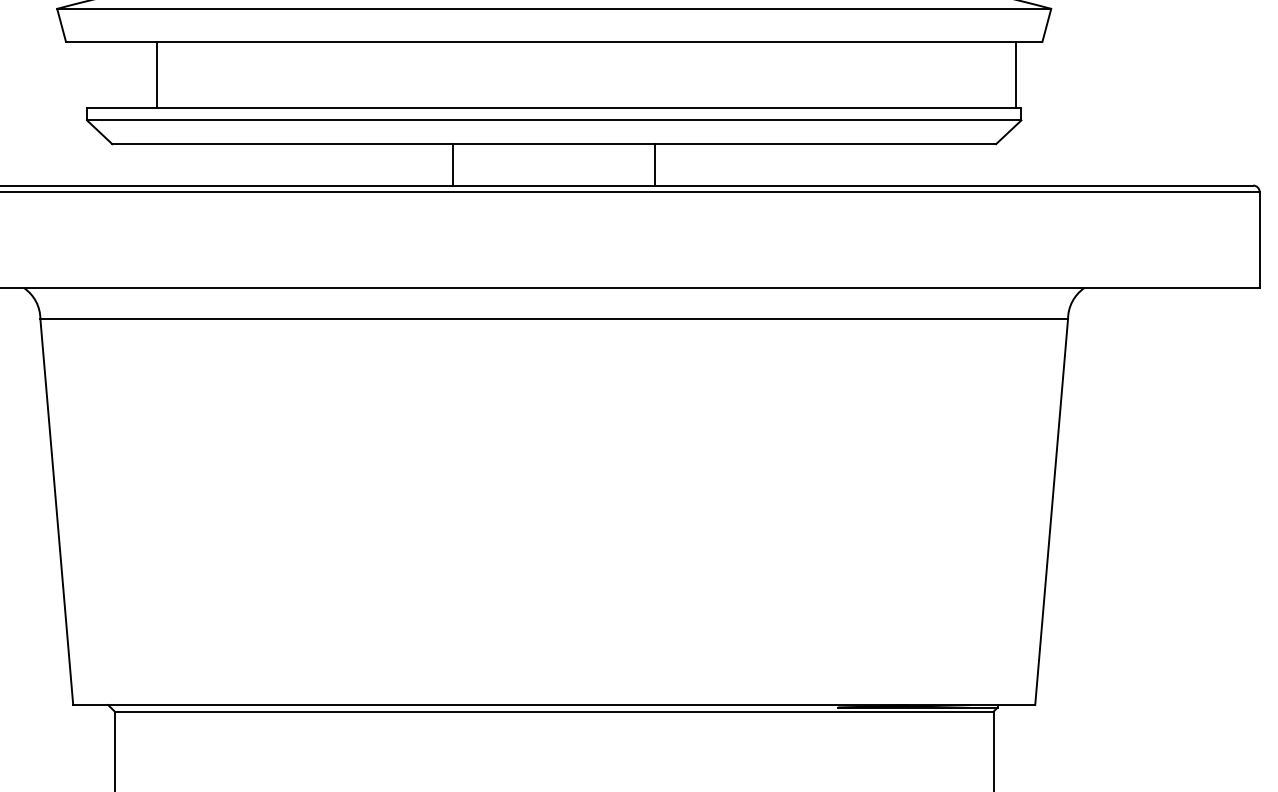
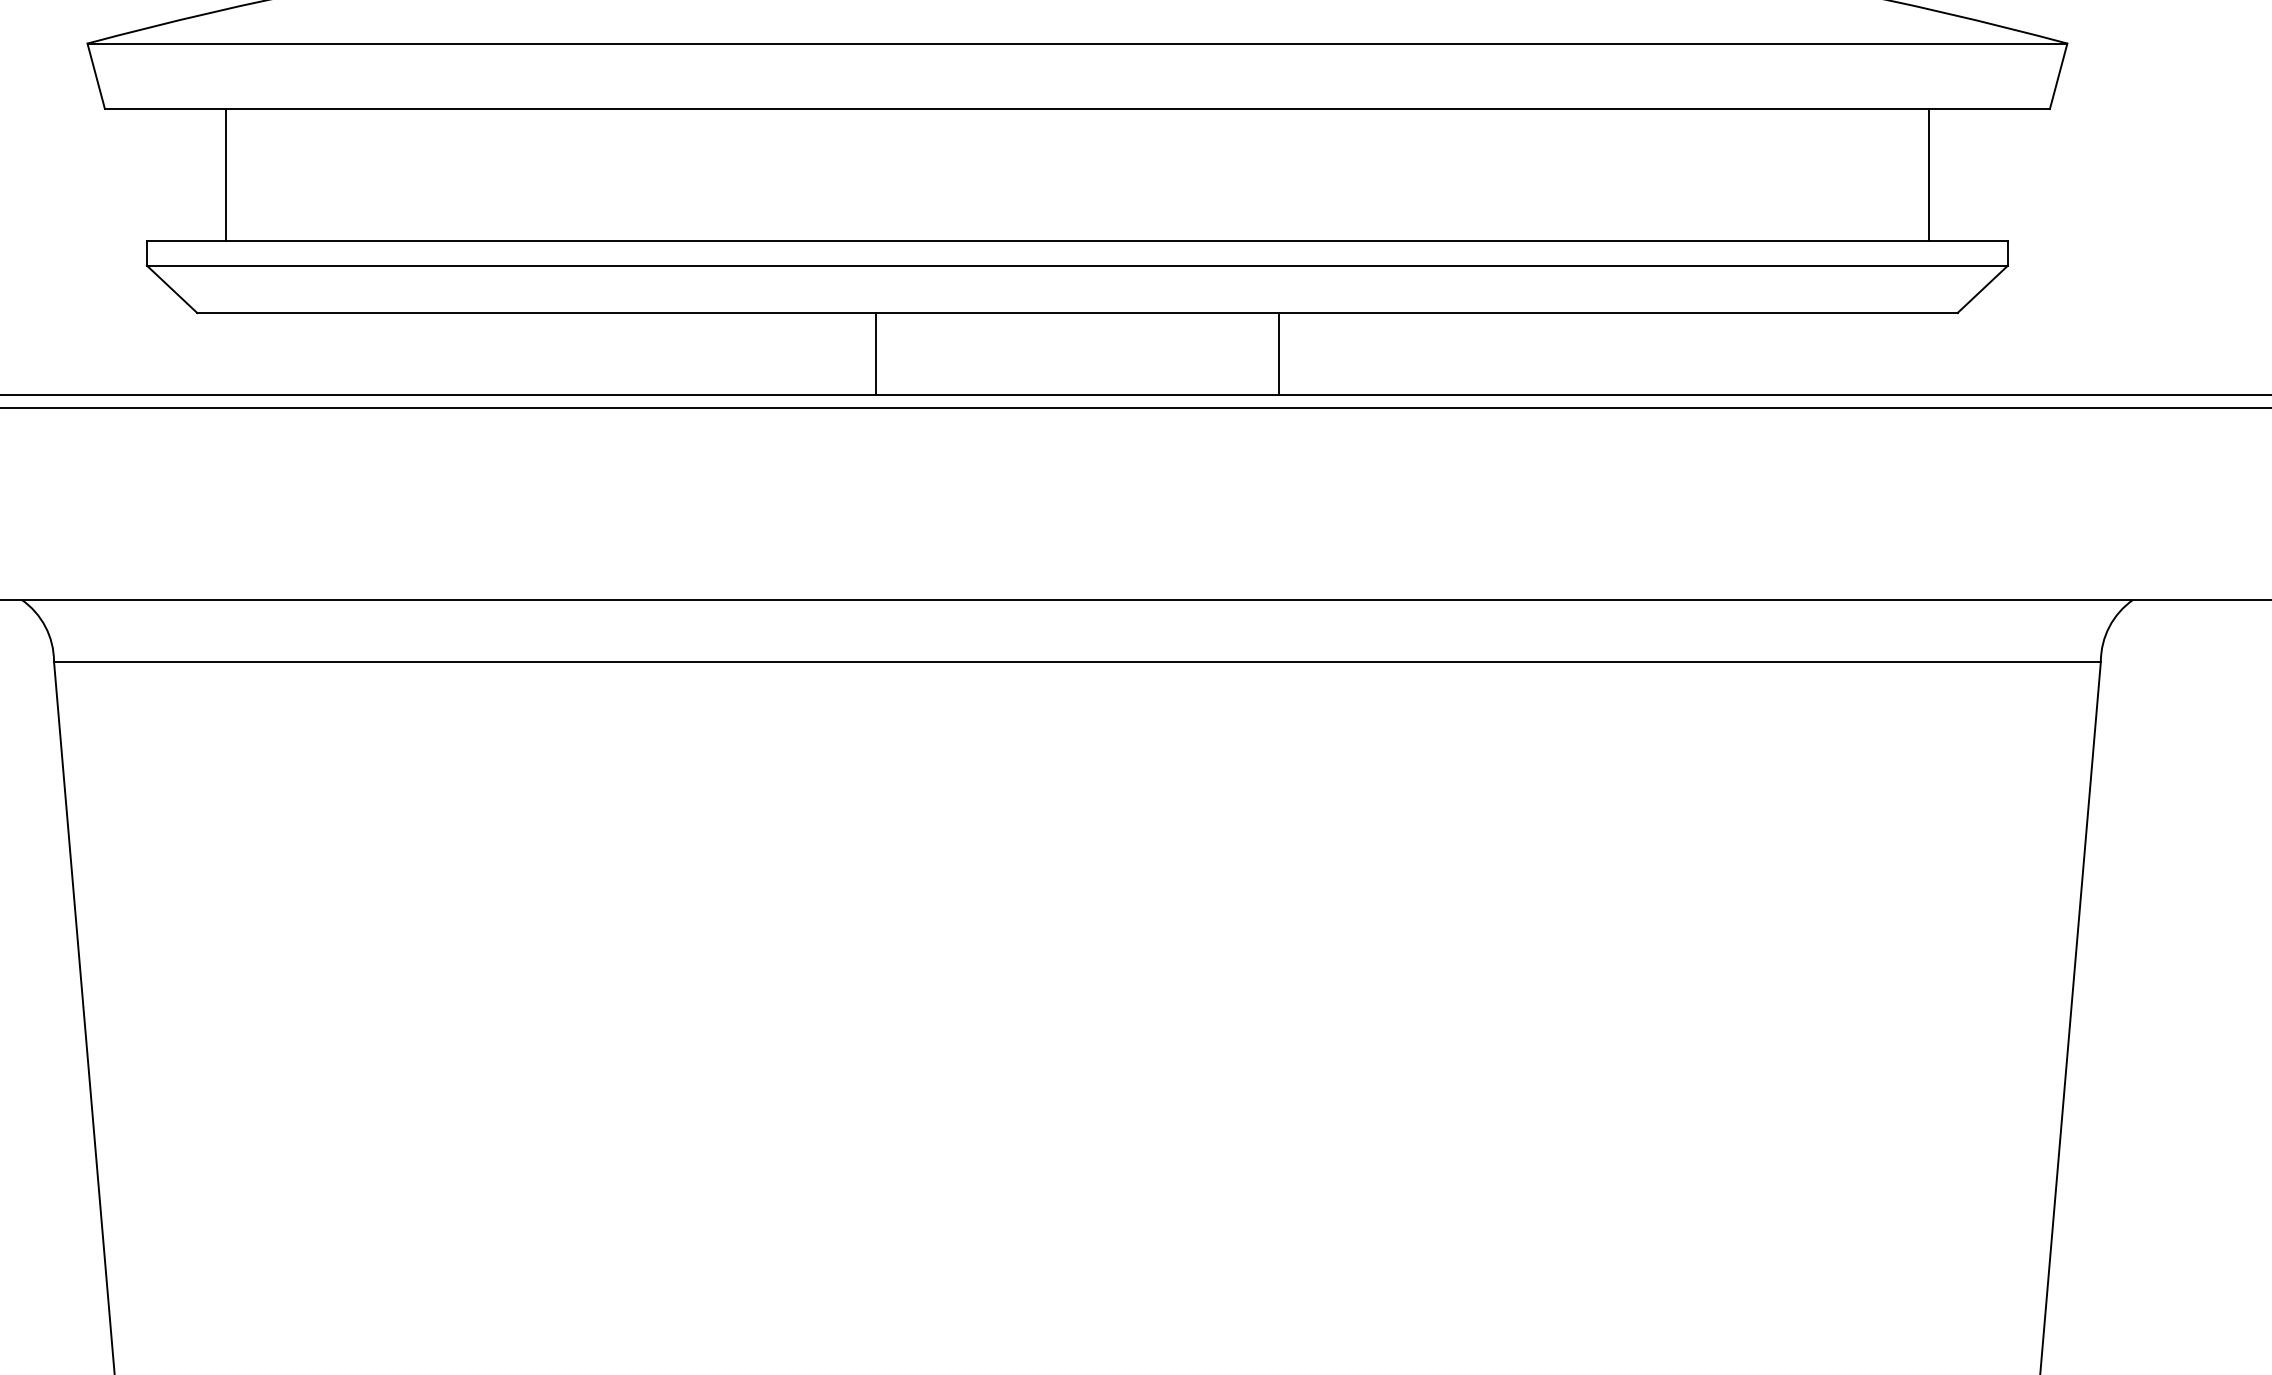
line: (156, 74) -> (225, 174), moved
line: (1015, 74) -> (1928, 174), moved

